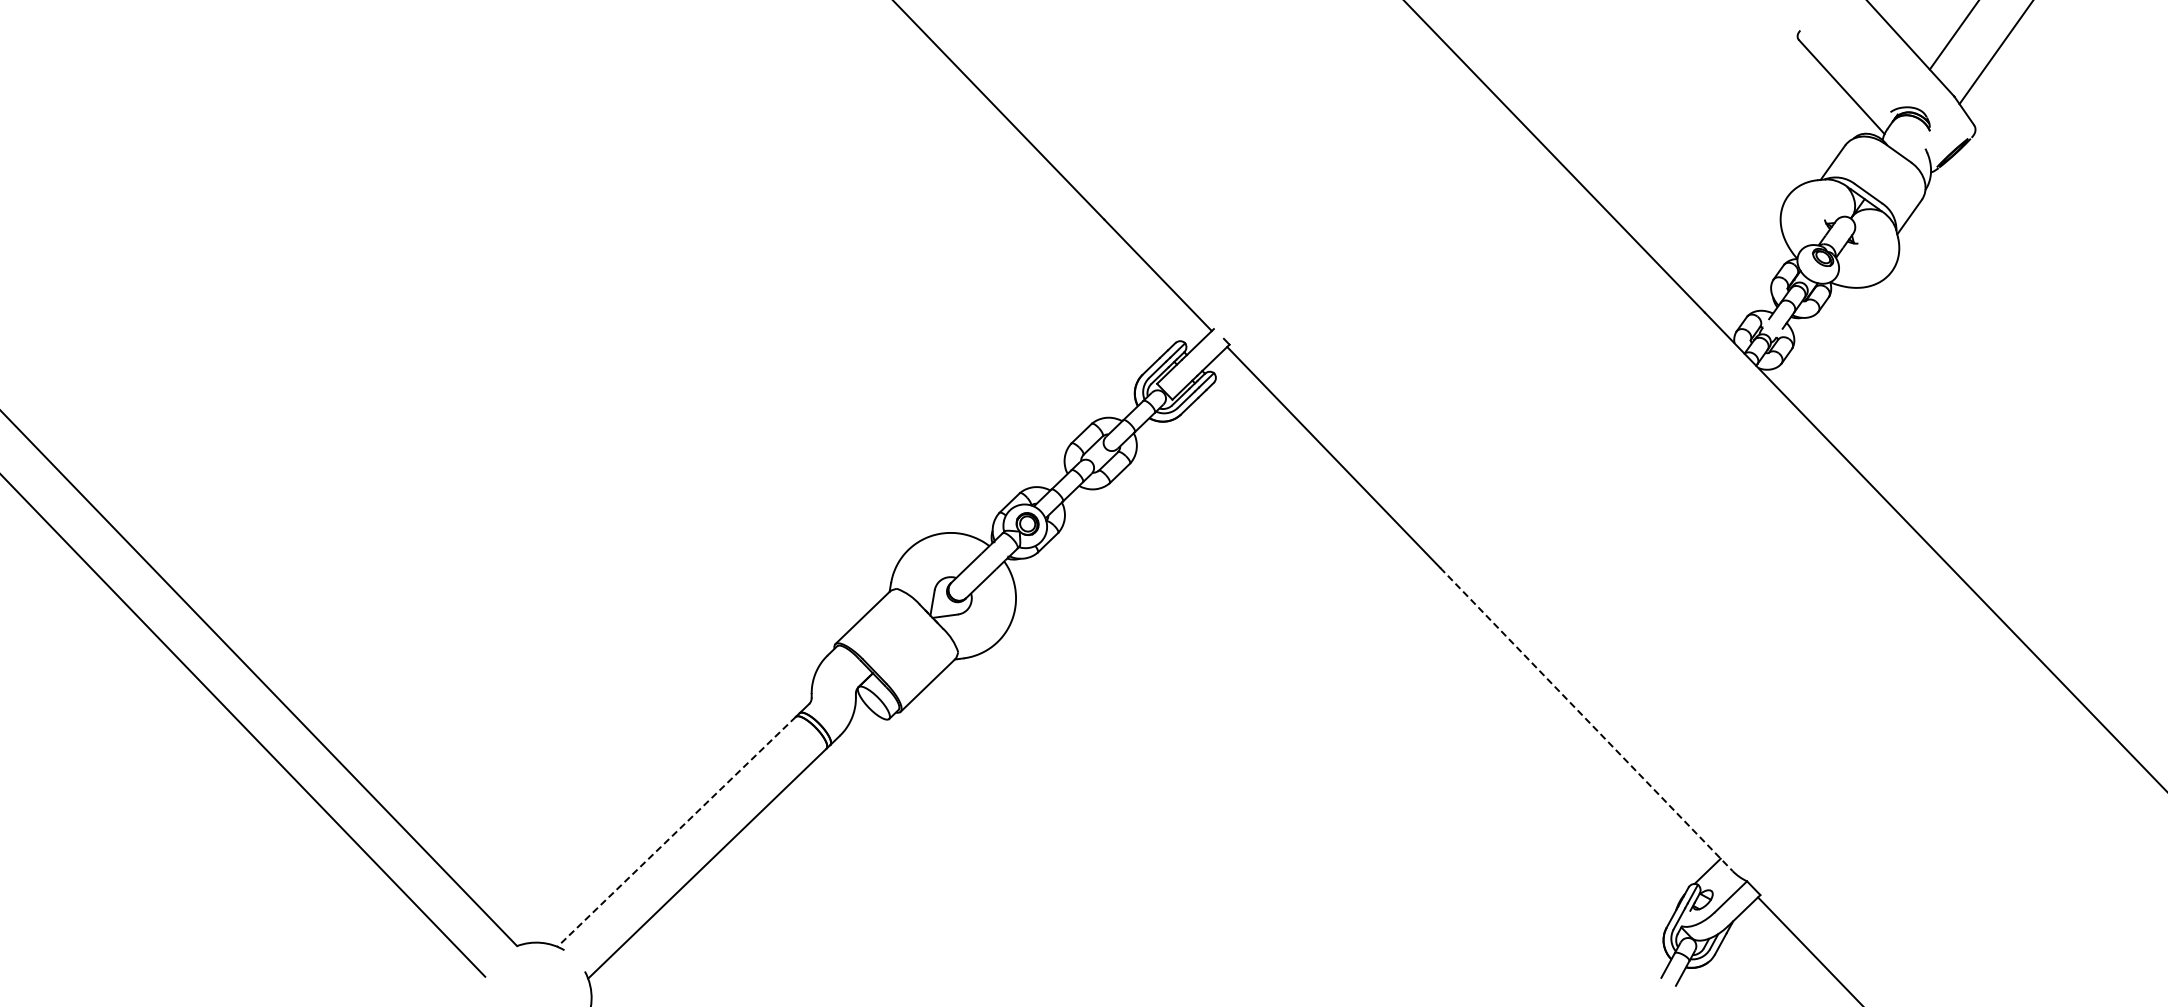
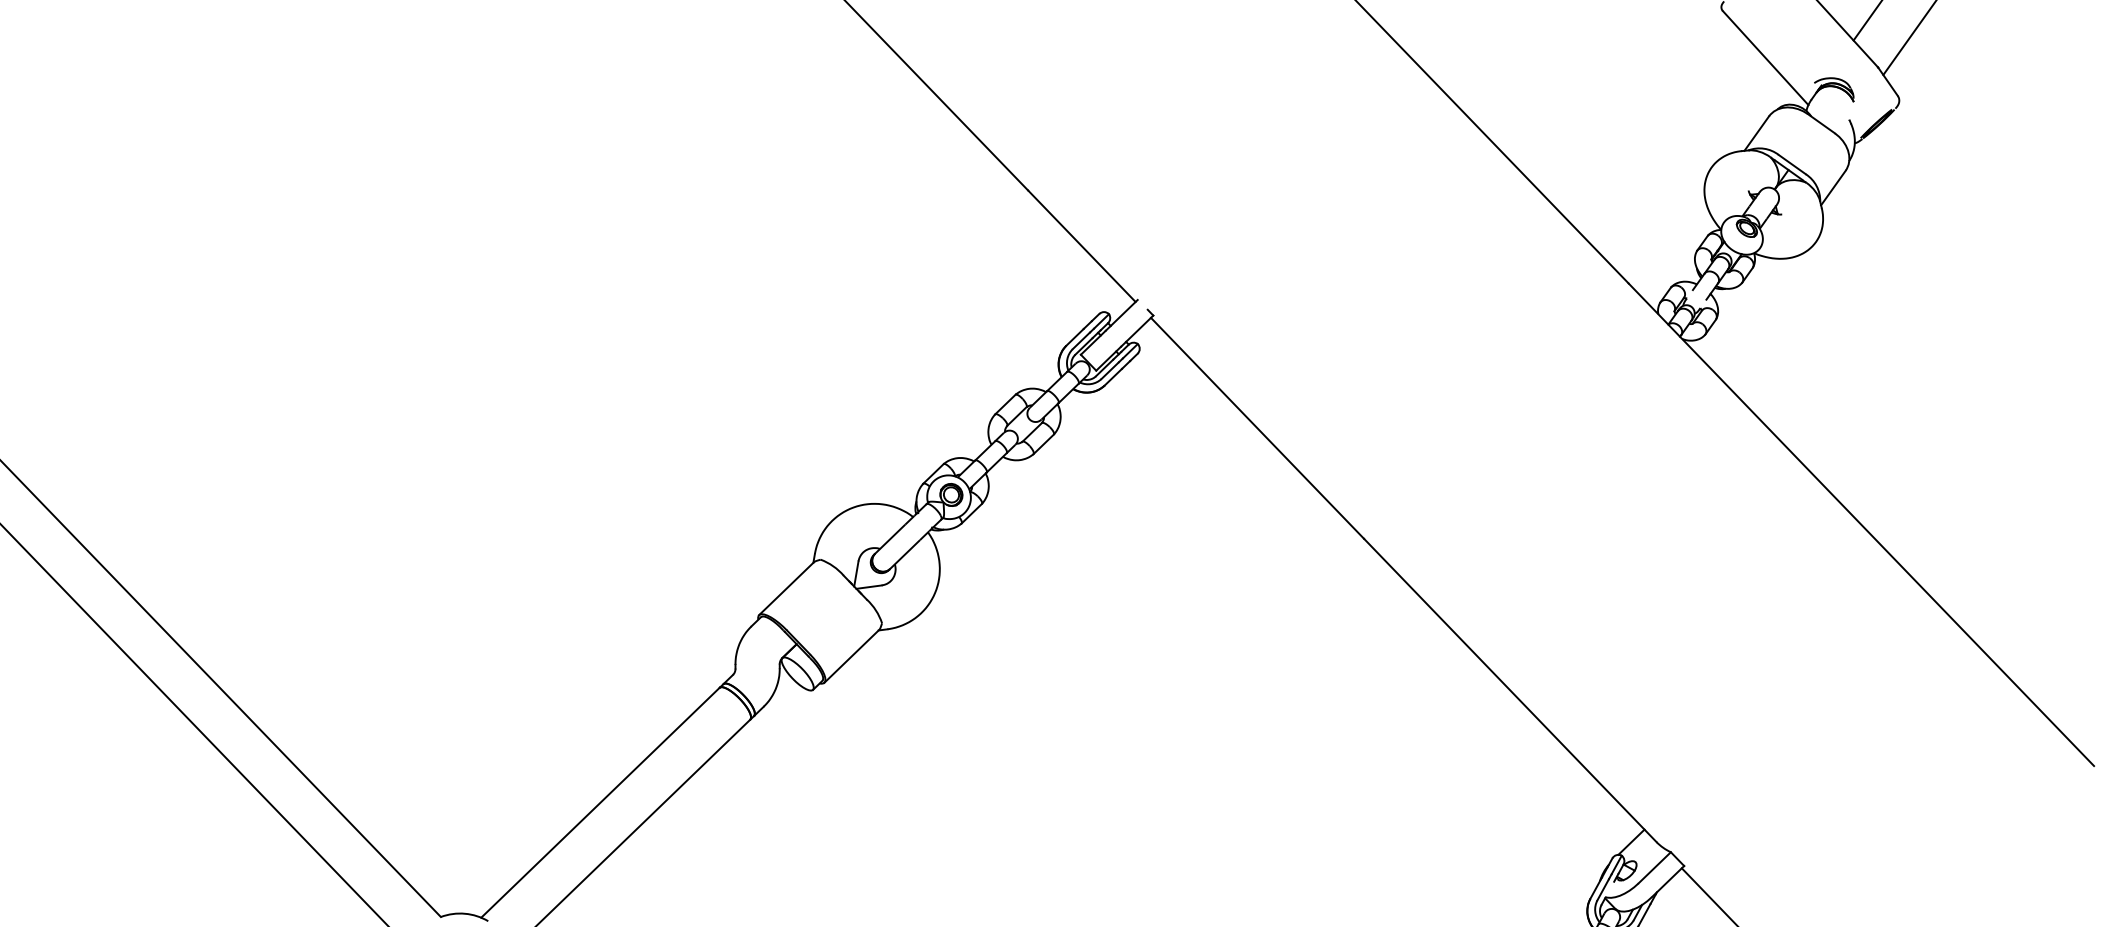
line: (1586, 719) -> (1510, 690), dashed -> solid
line: (676, 831) -> (600, 802), dashed -> solid

